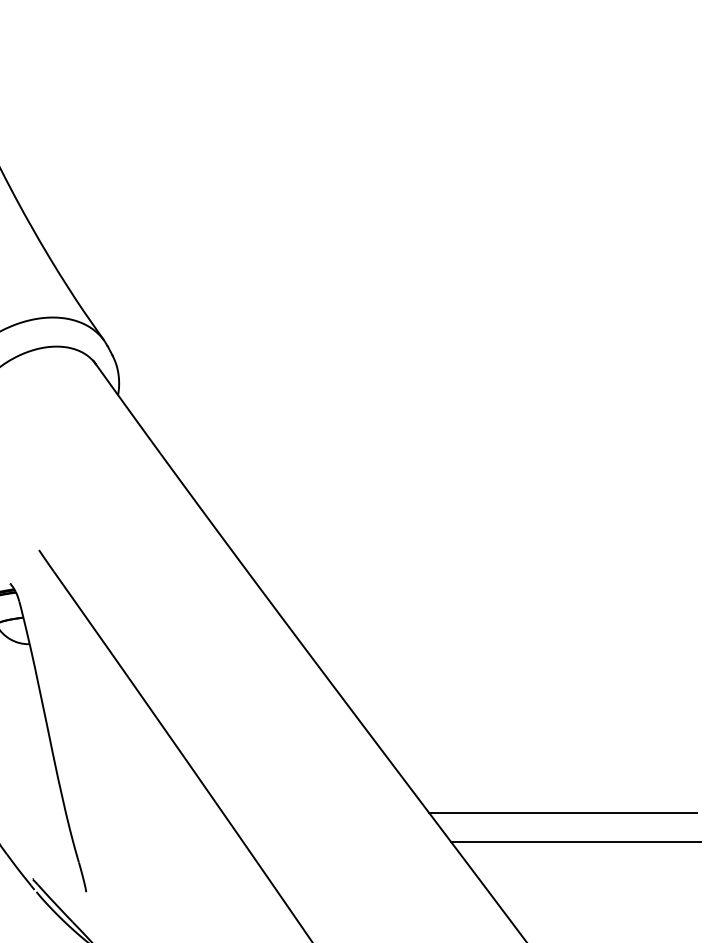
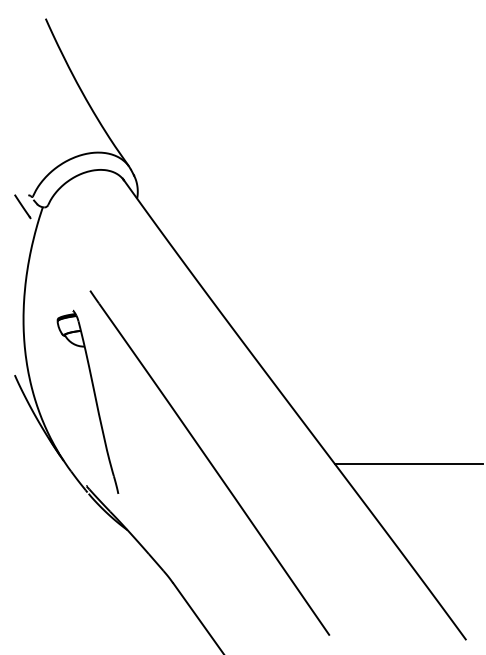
line: (561, 812) -> (400, 446), removed

